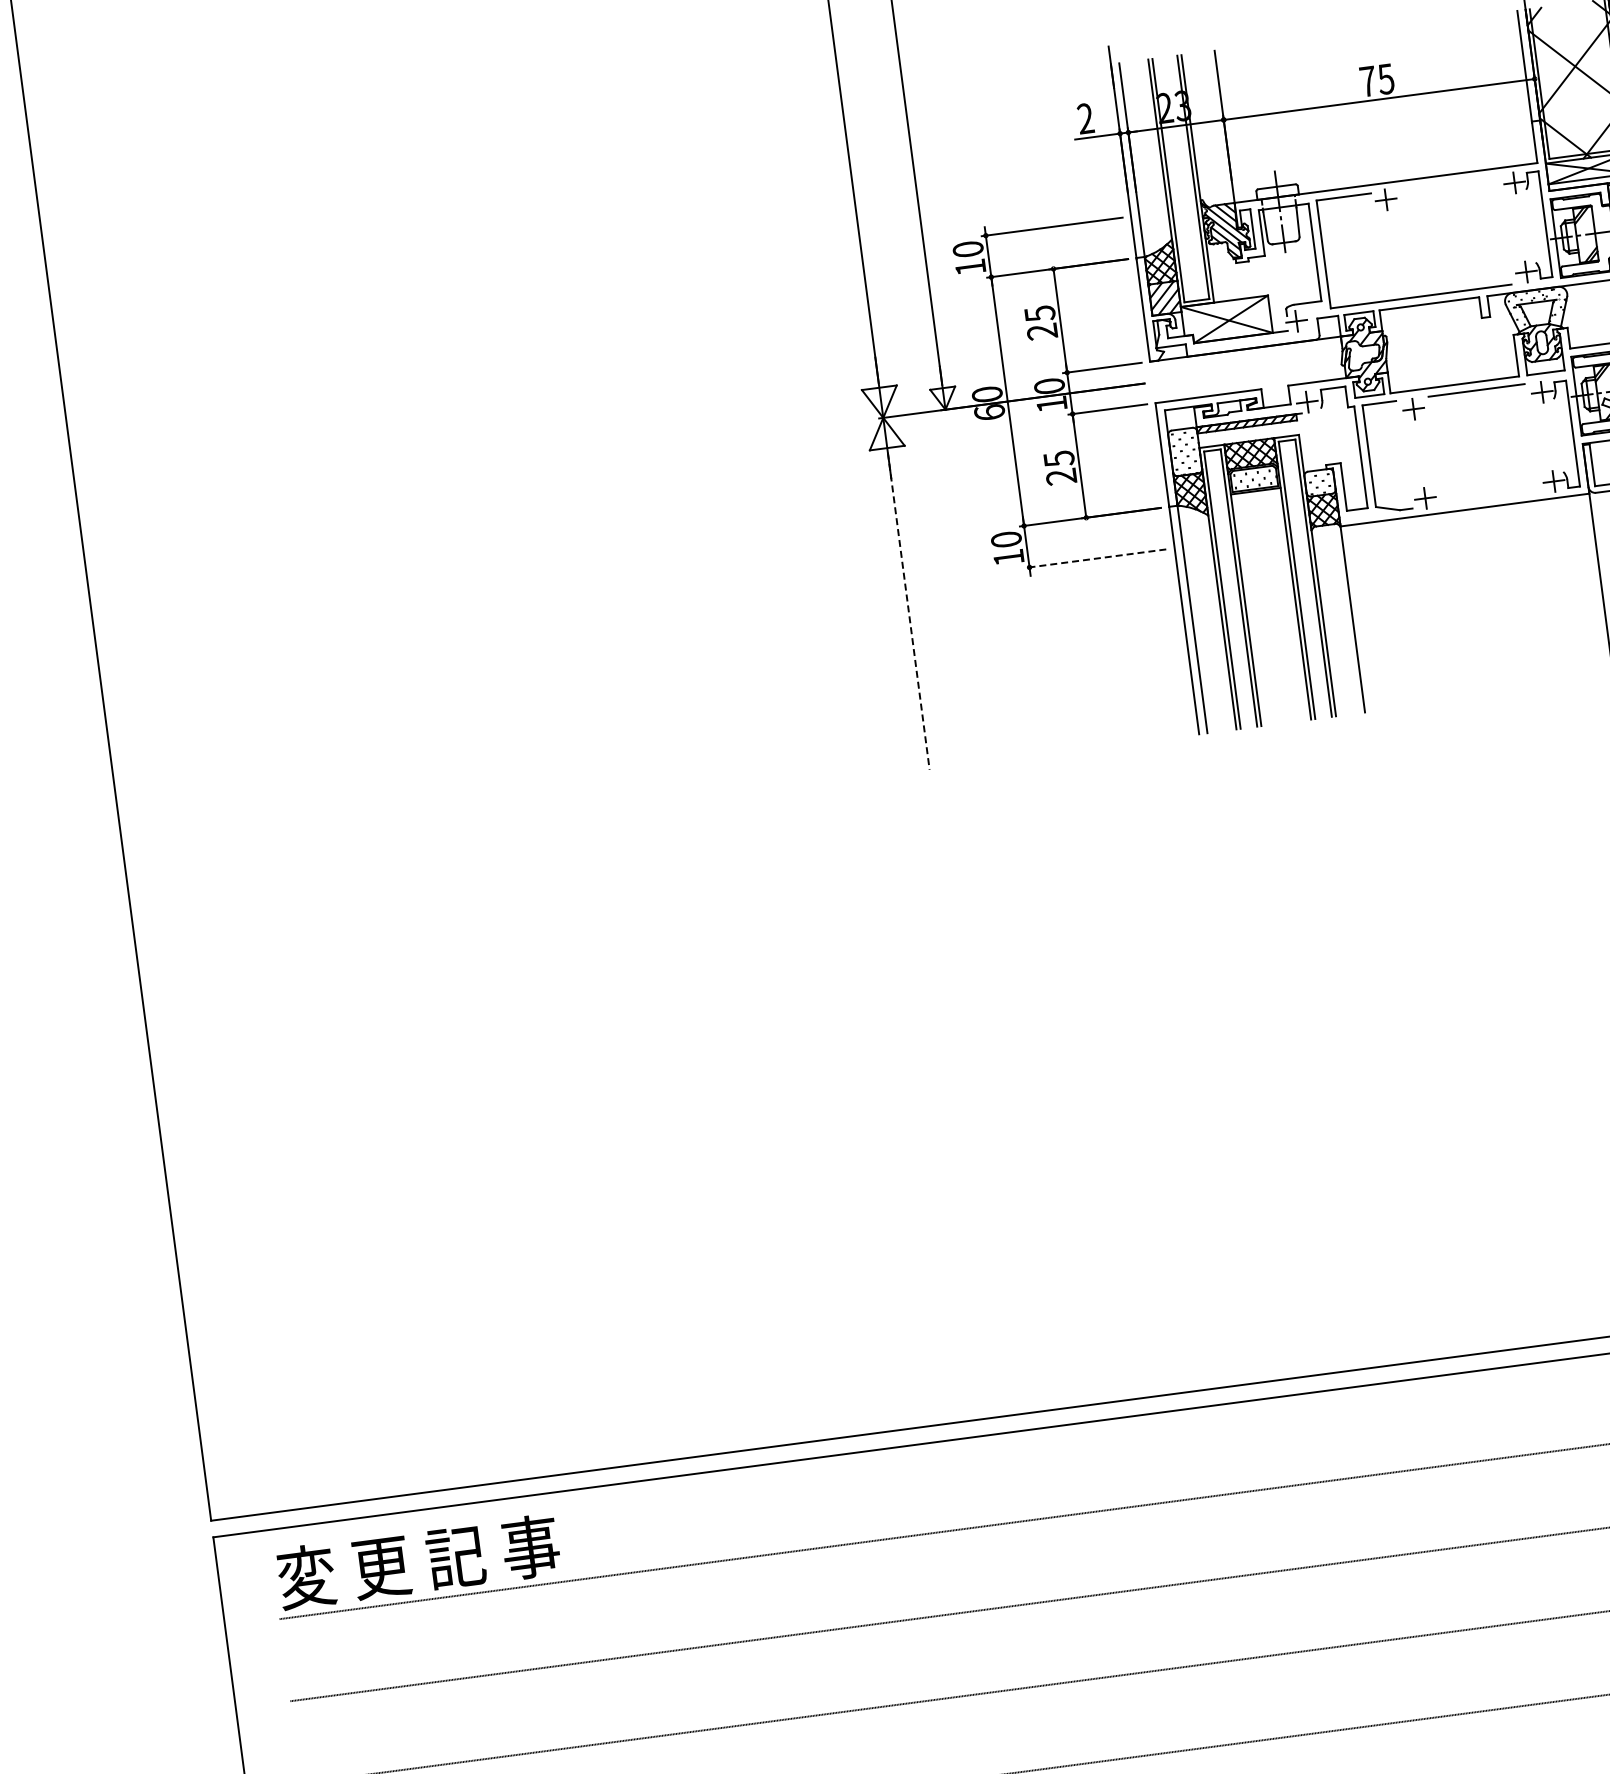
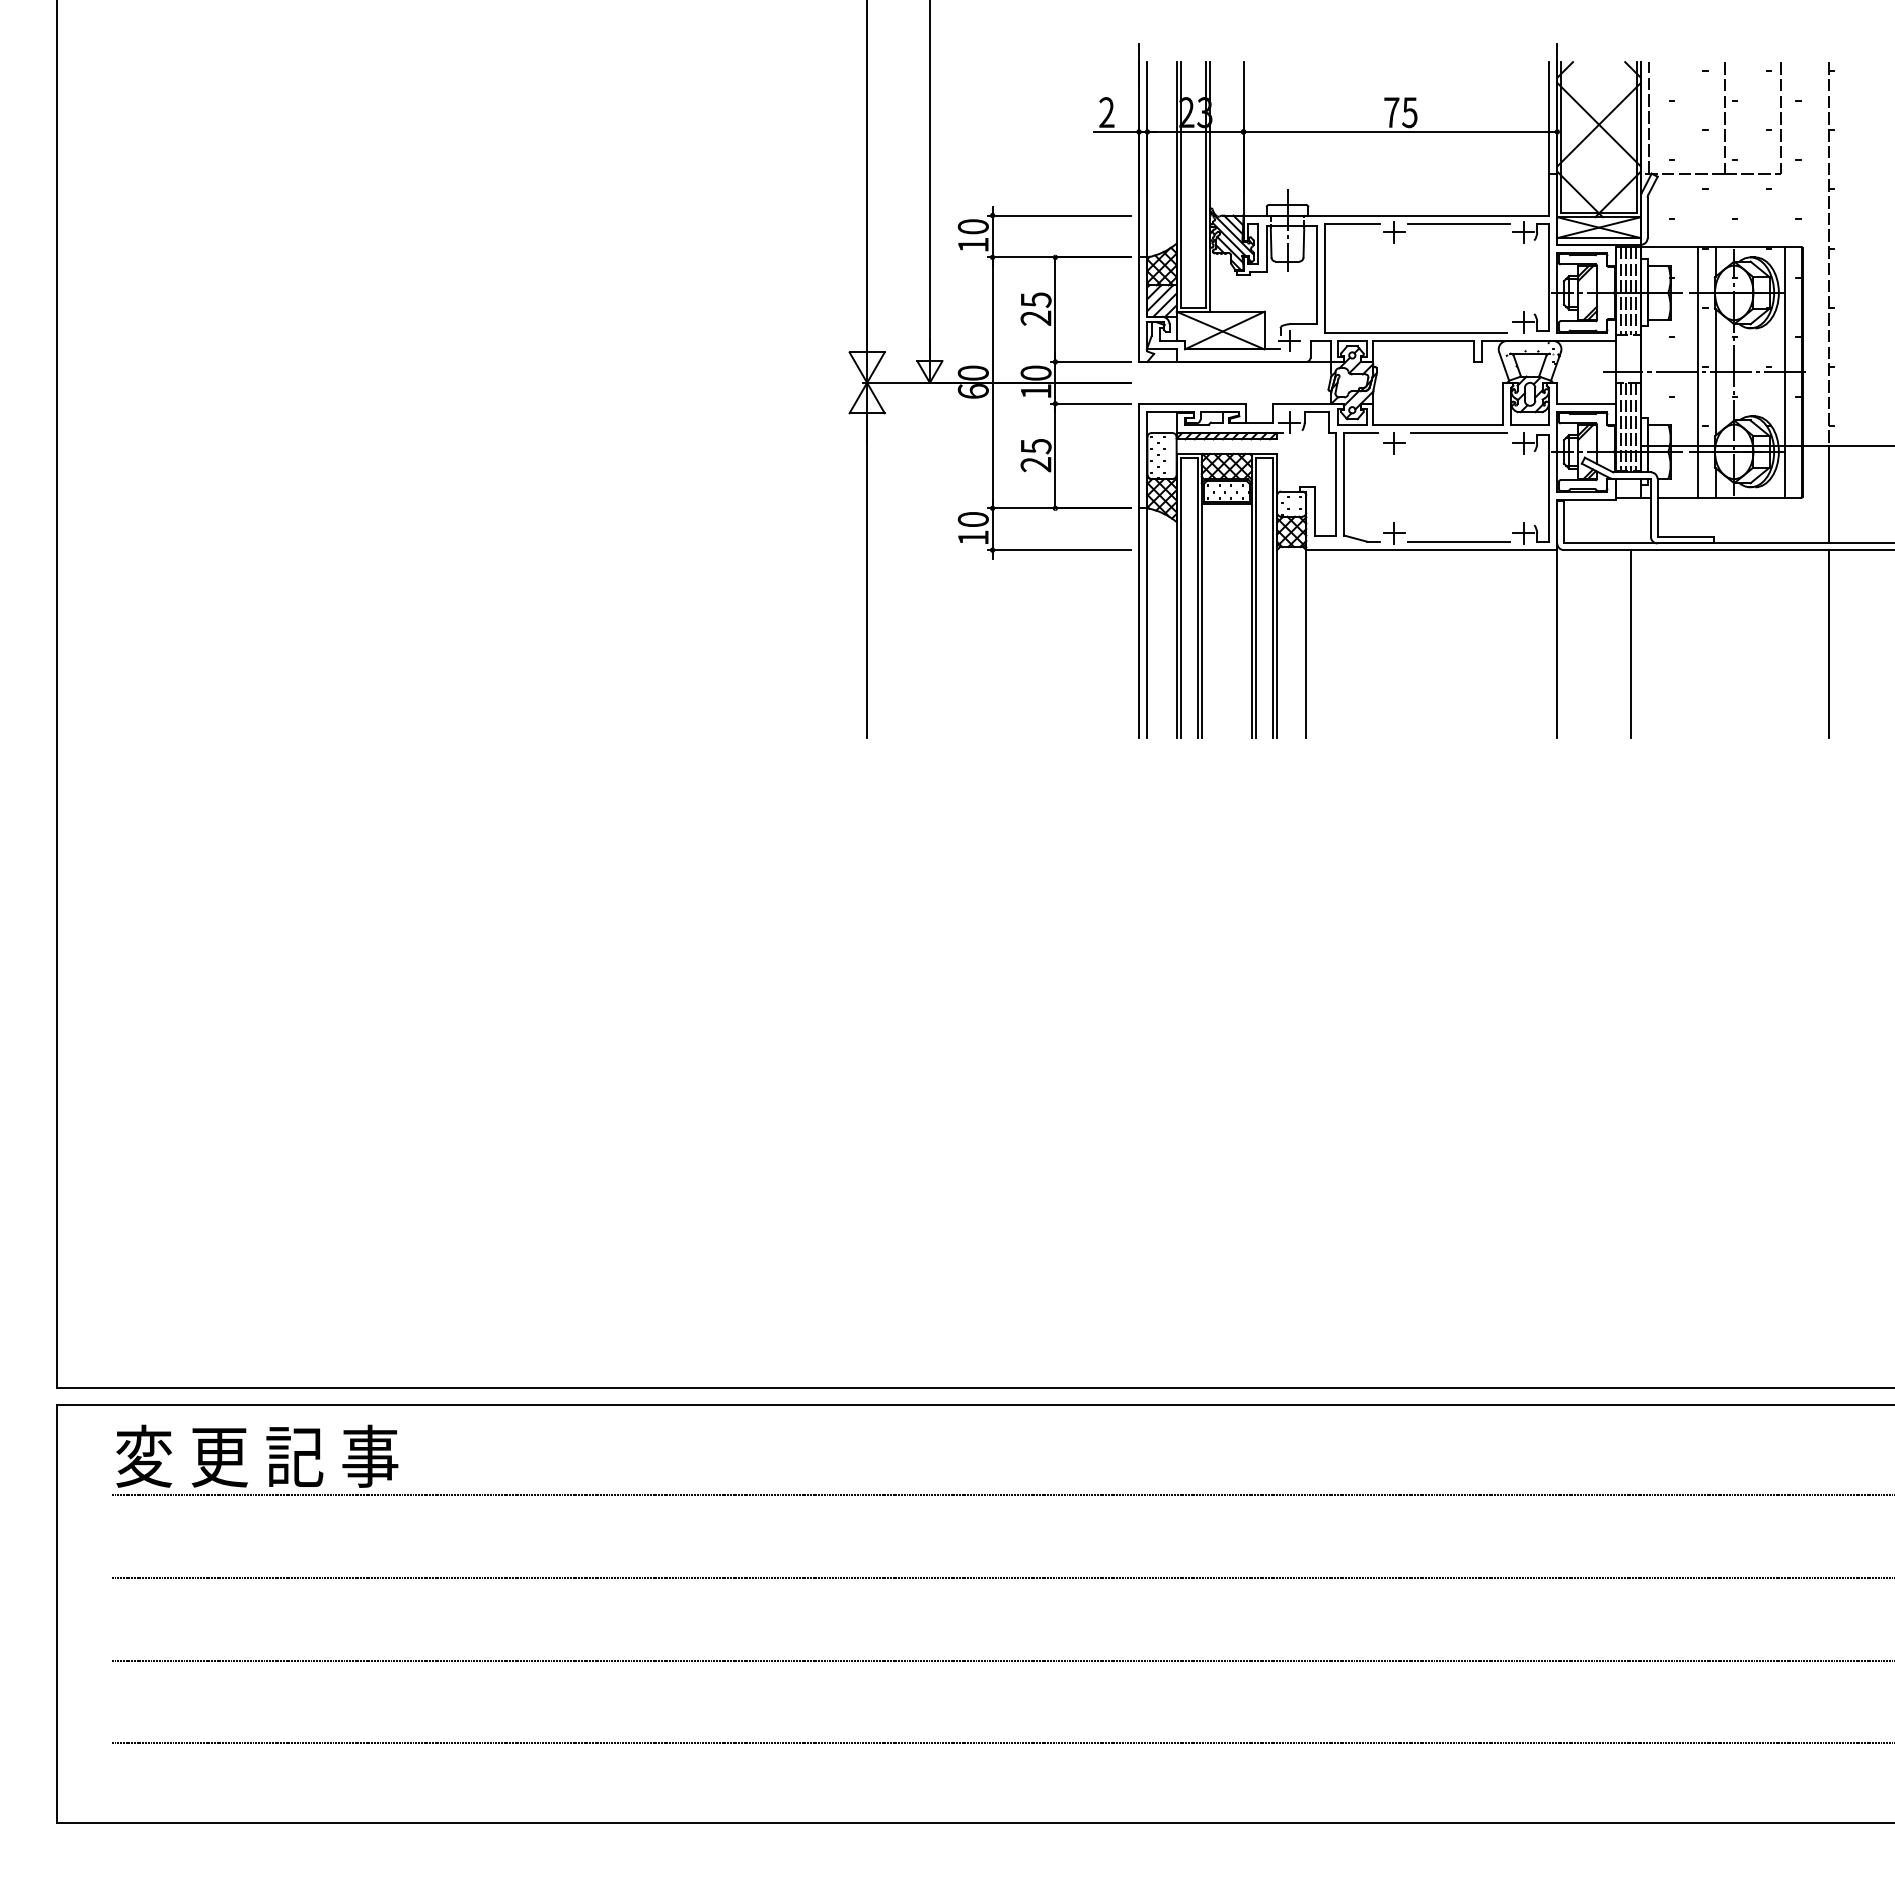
line: (1448, 182) -> (1458, 223), added
line: (1490, 498) -> (1458, 541), added
line: (1095, 559) -> (1059, 550), dashed -> solid
line: (909, 610) -> (867, 577), dashed -> solid

